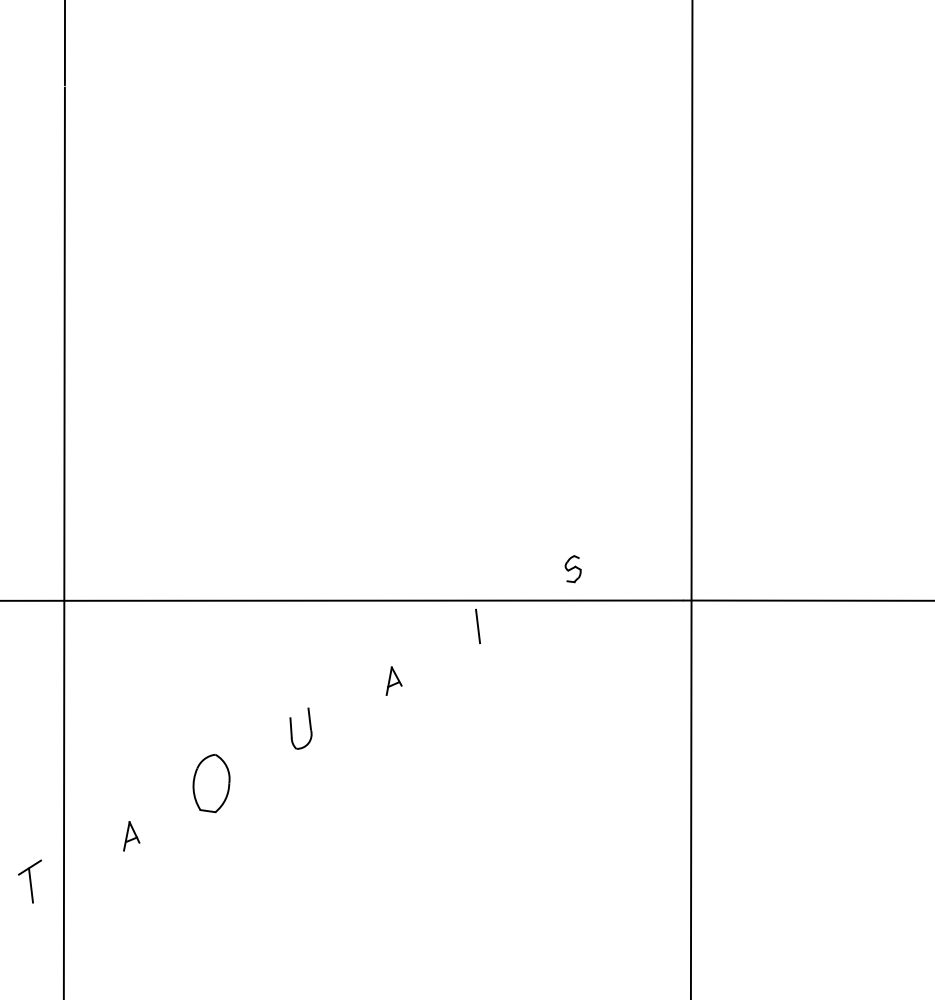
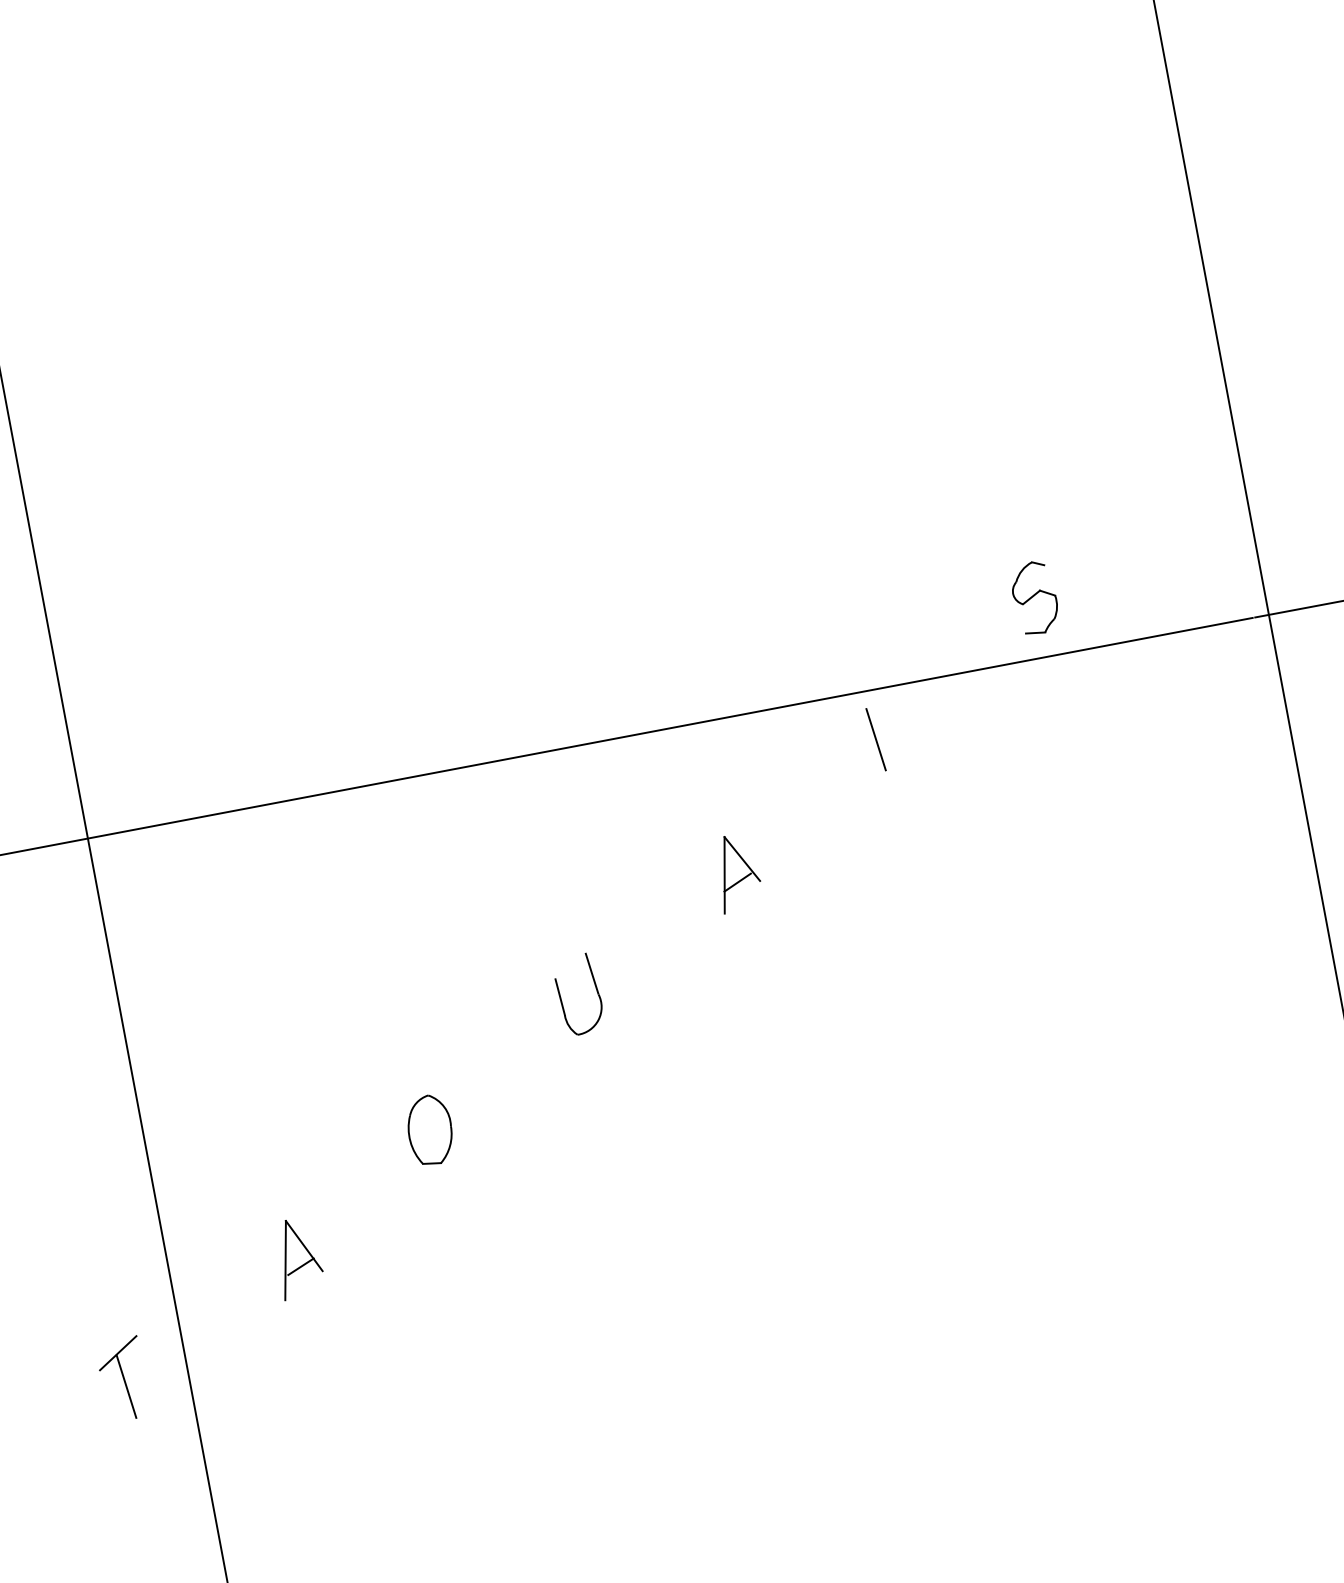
part: (572, 568) -> (1033, 596), size x1.43
part: (393, 680) -> (736, 871), size x1.43
part: (211, 783) -> (430, 1130), size x0.62
part: (131, 836) -> (298, 1258), size x1.43

